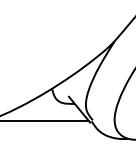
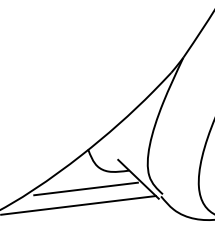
line: (47, 111) -> (85, 188), added

